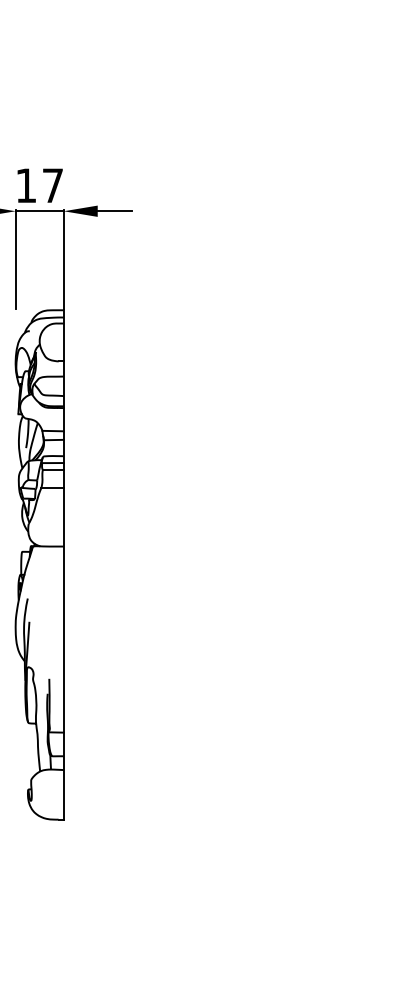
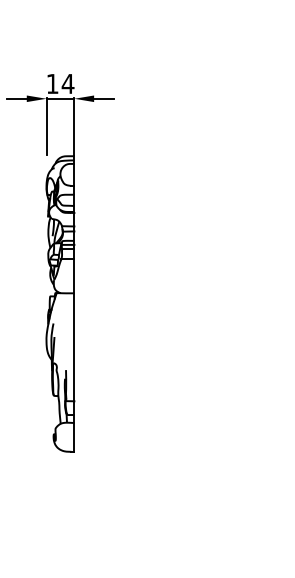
text: (51, 184) -> (67, 83), 17 -> 14

